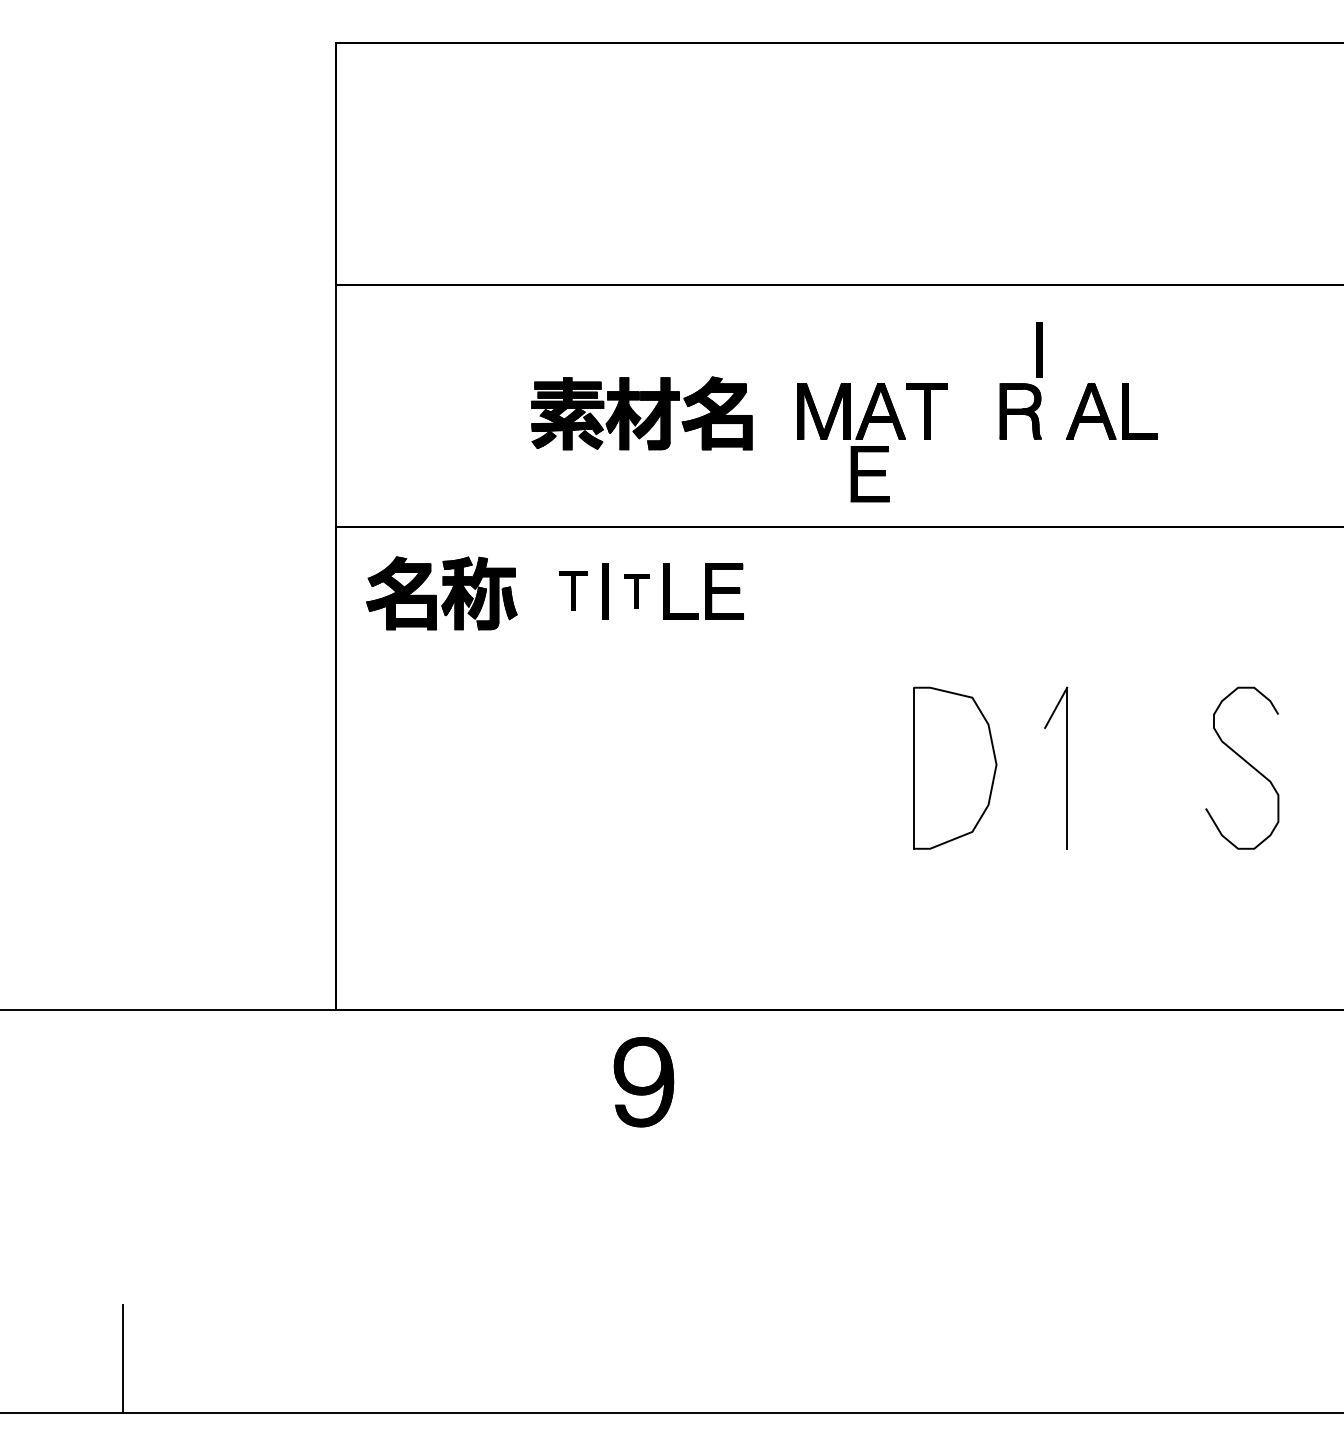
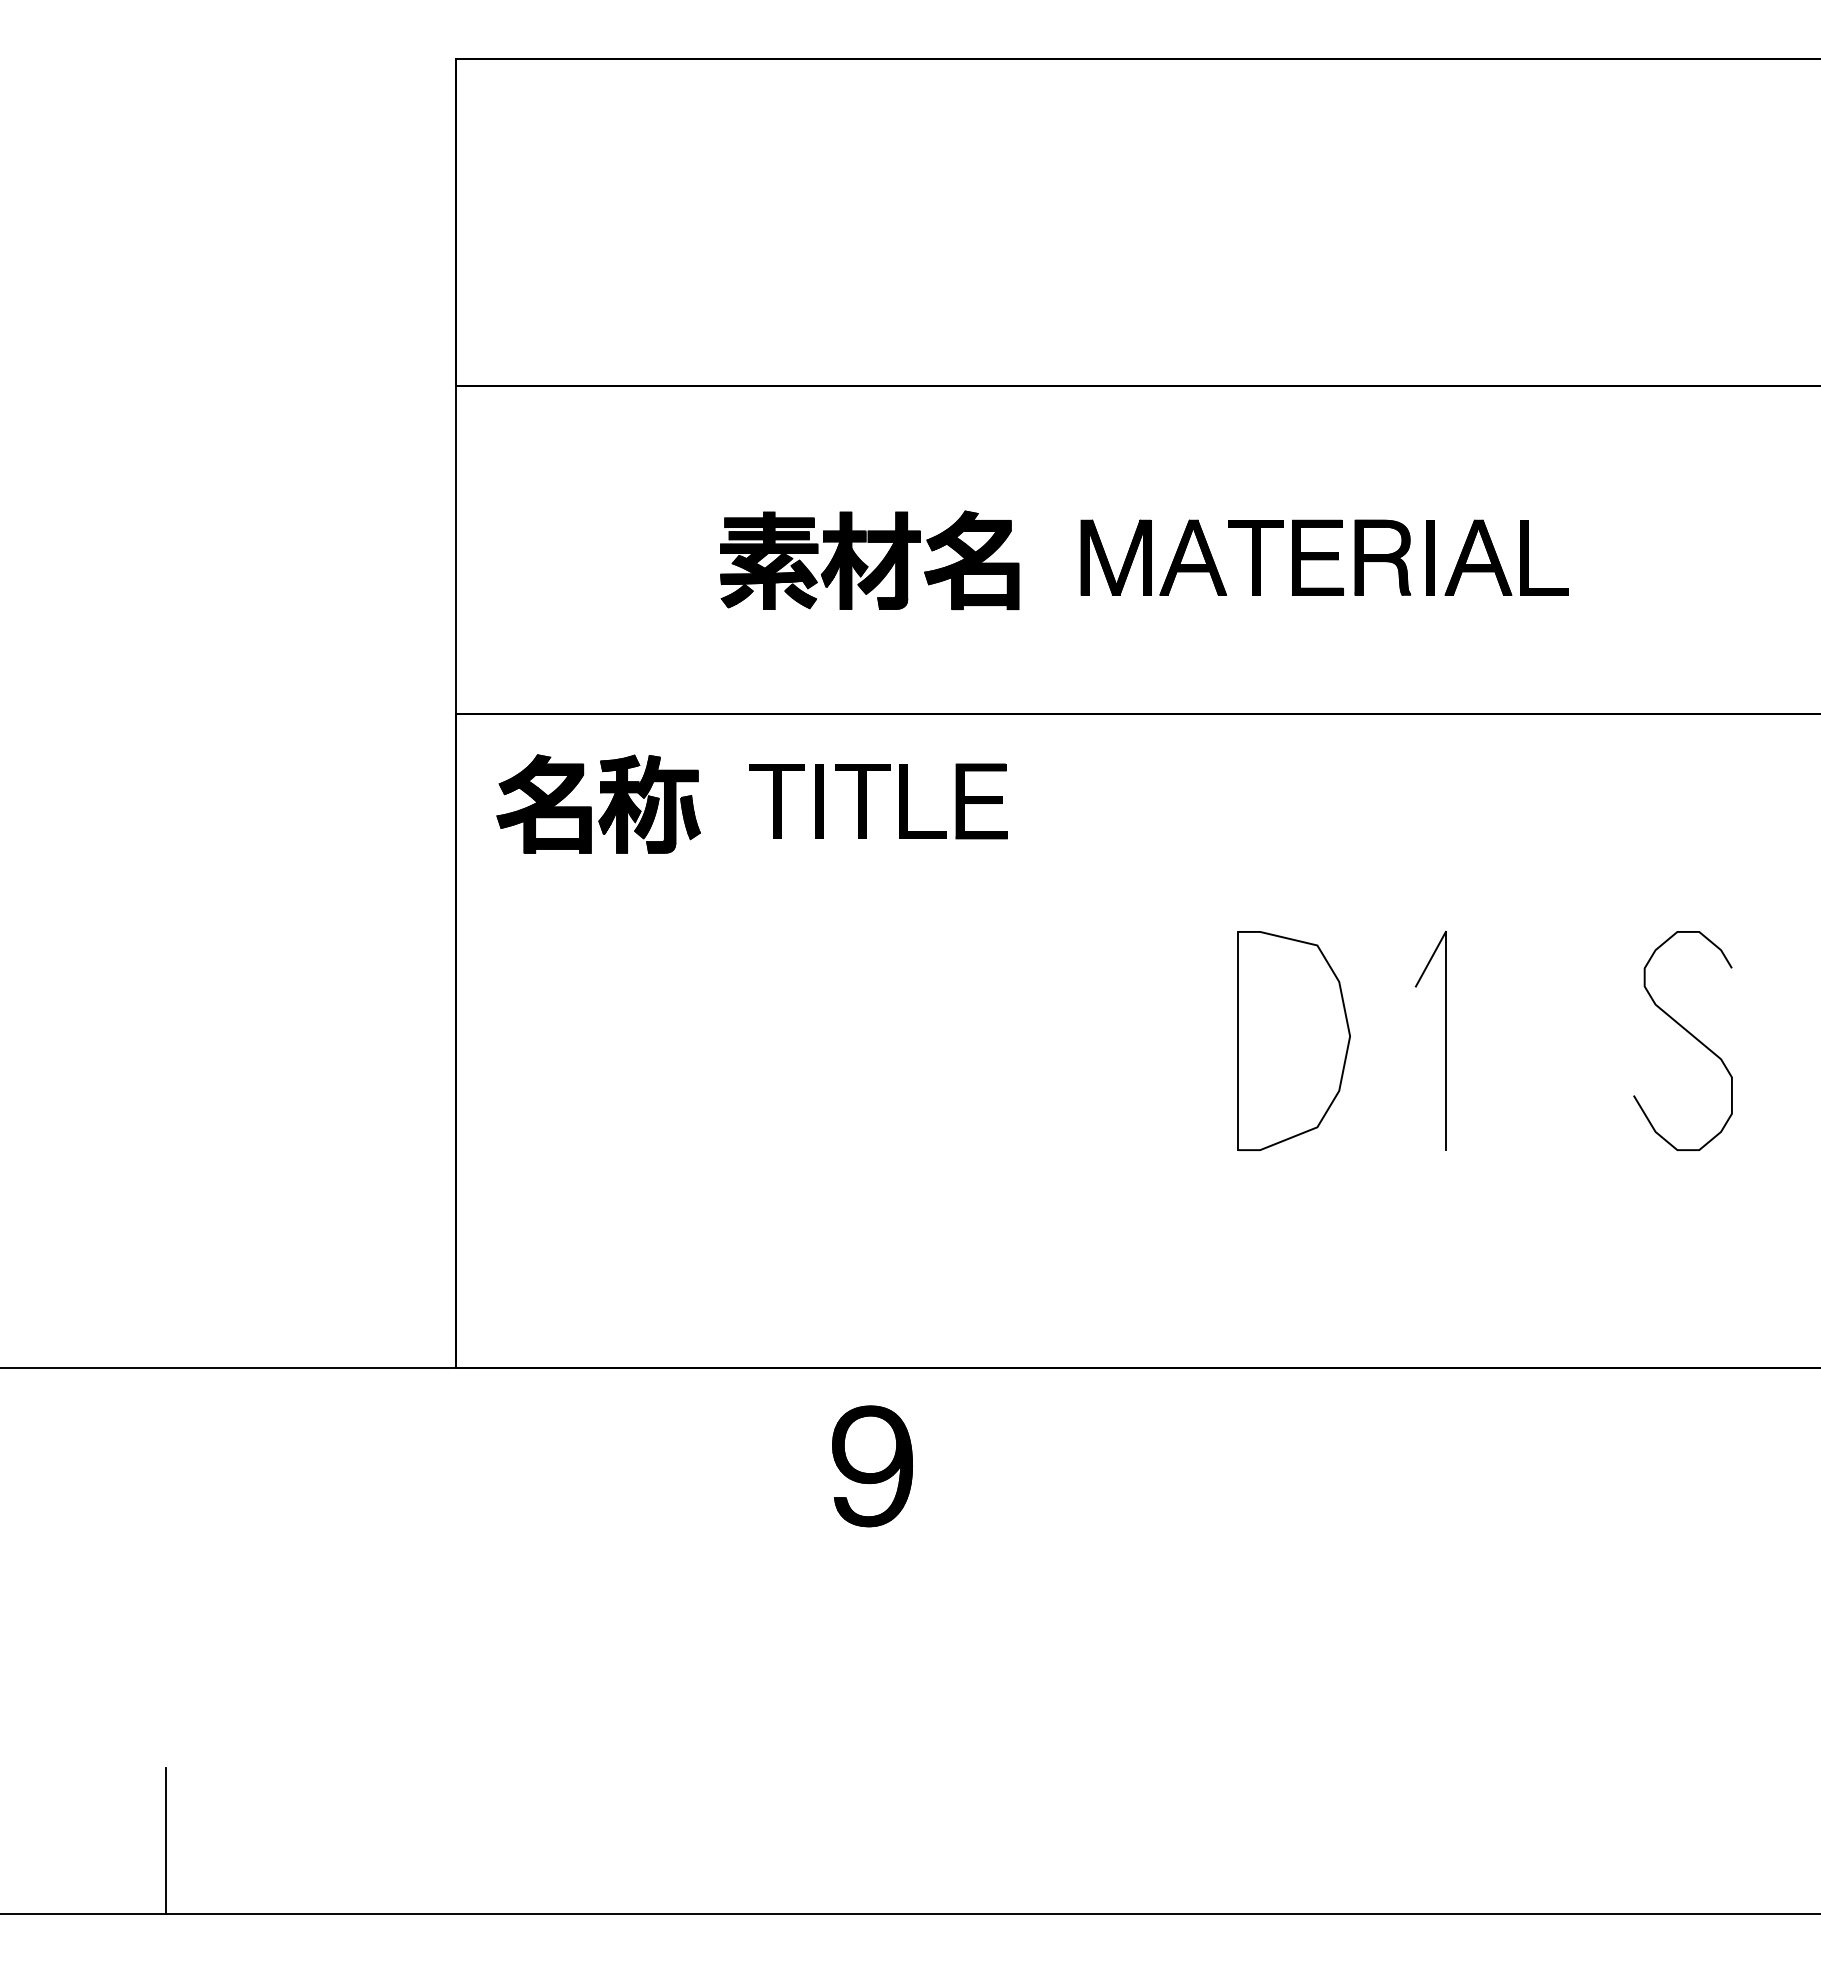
part: (1039, 350) -> (1430, 557), moved
part: (869, 474) -> (1317, 557), moved
part: (573, 591) -> (776, 801), size x1.43
part: (636, 591) -> (862, 801), size x1.67

